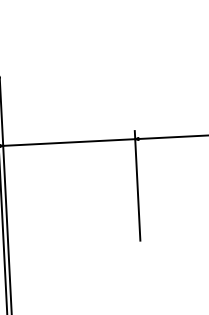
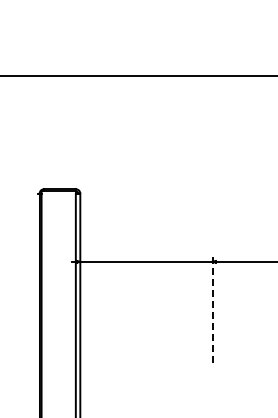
line: (137, 185) -> (212, 308), solid -> dashed

